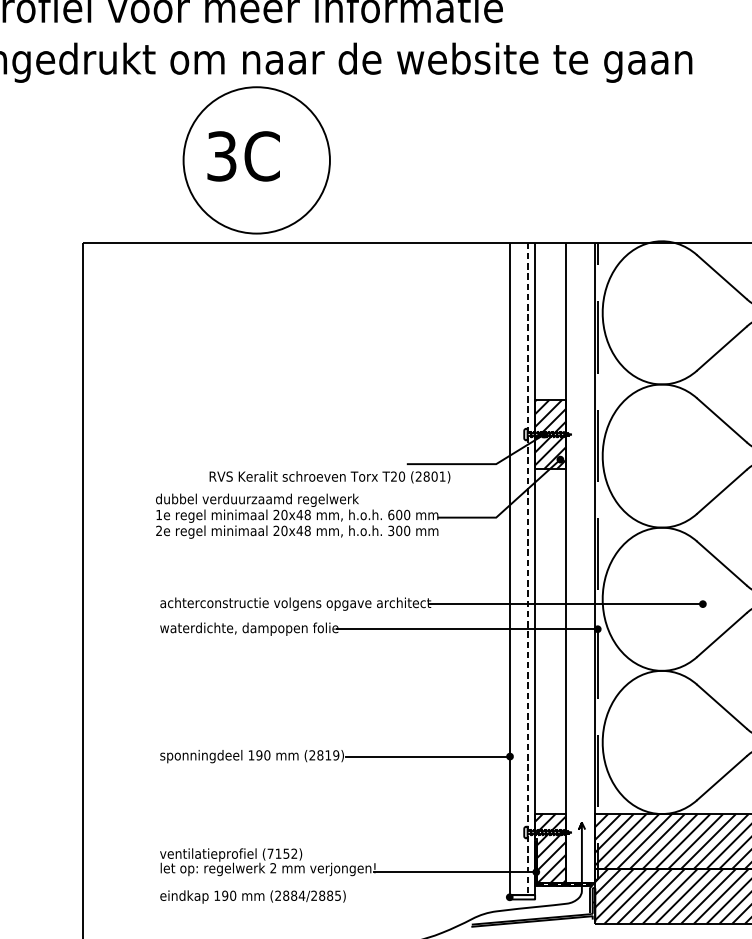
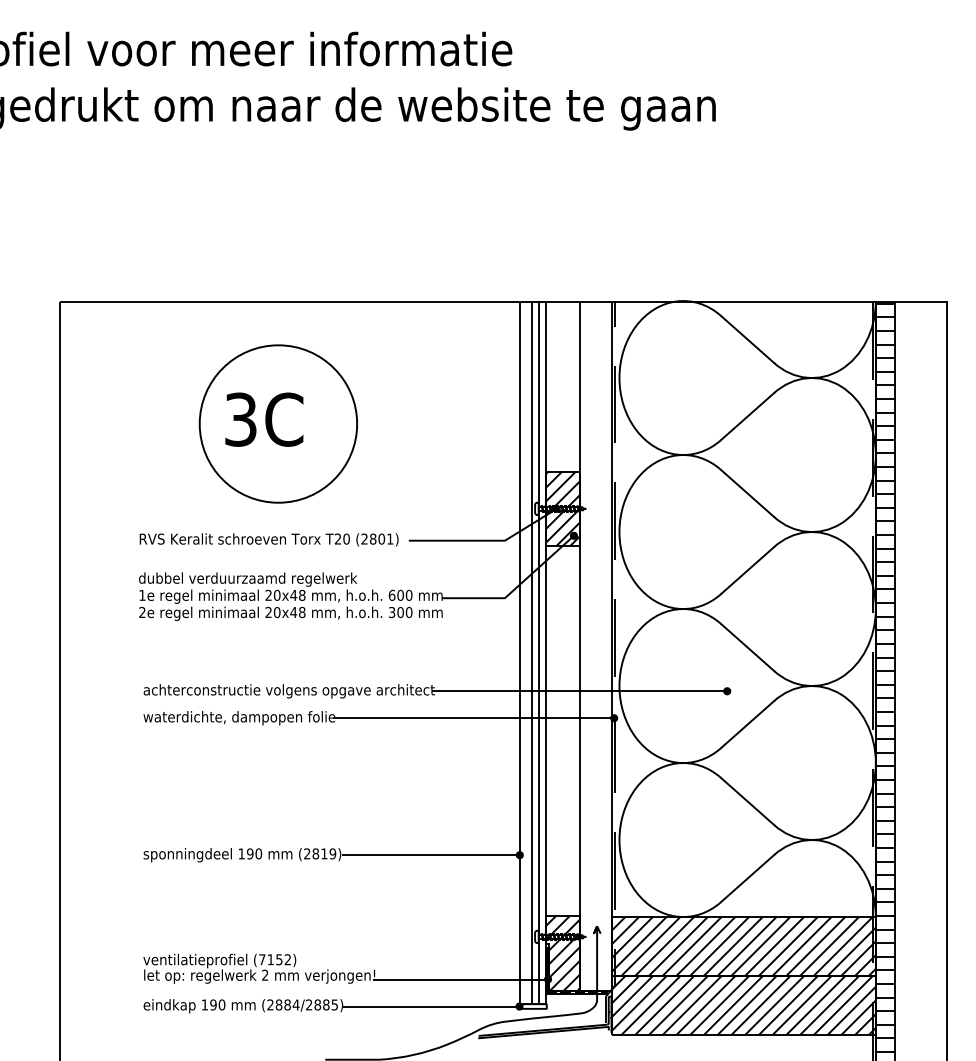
part: (255, 159) -> (277, 423), moved
text: (329, 476) -> (268, 539), moved
line: (520, 569) -> (531, 653), added
line: (527, 569) -> (538, 653), dashed -> solid
line: (427, 897) -> (431, 1006), added

